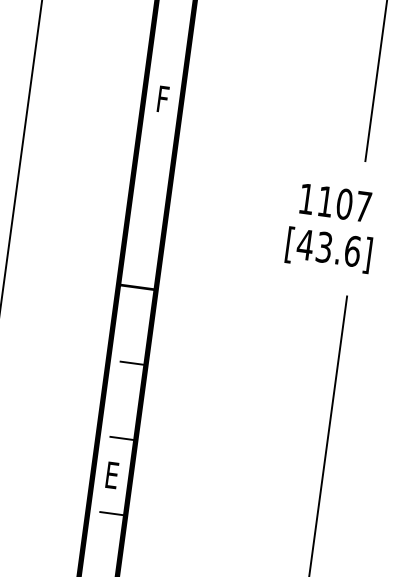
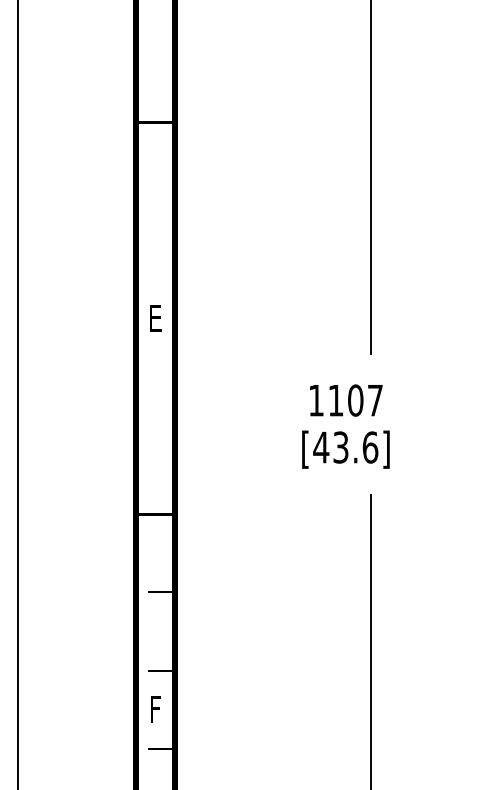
text: (162, 99) -> (155, 318), F -> E
text: (112, 475) -> (155, 709), E -> F

